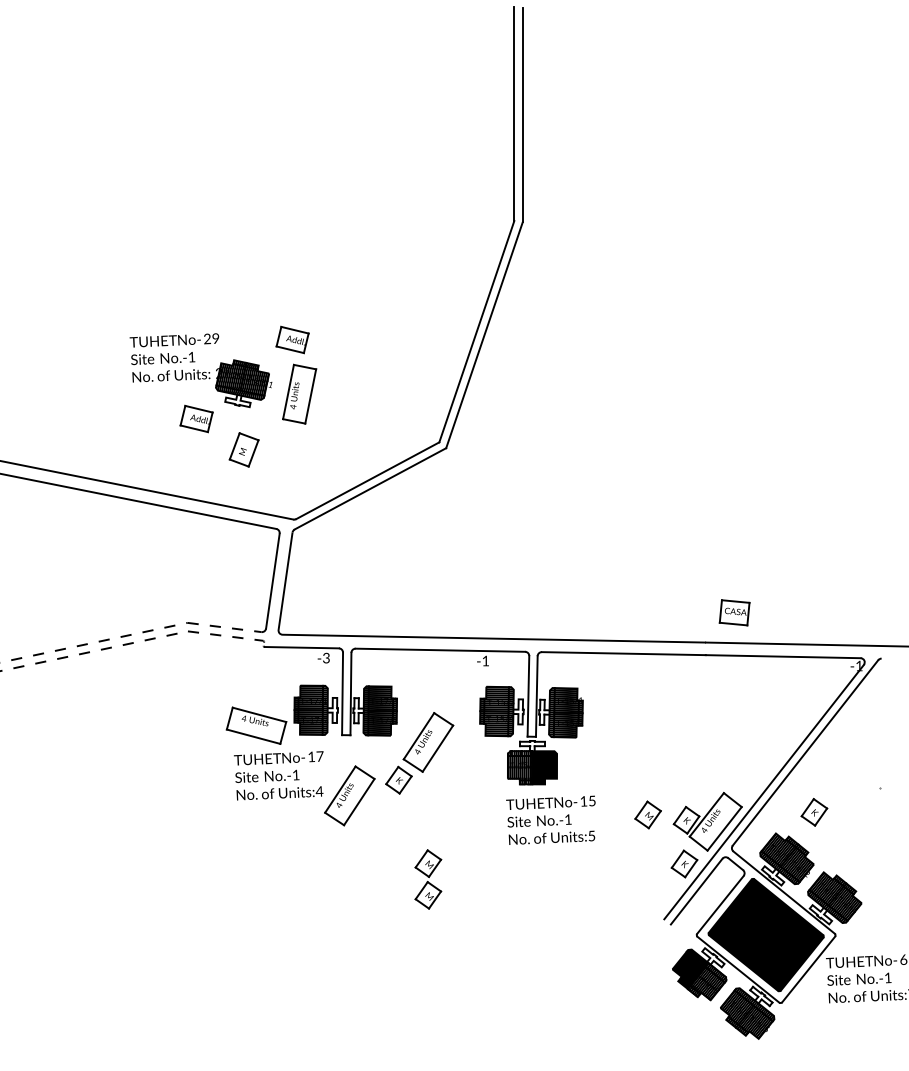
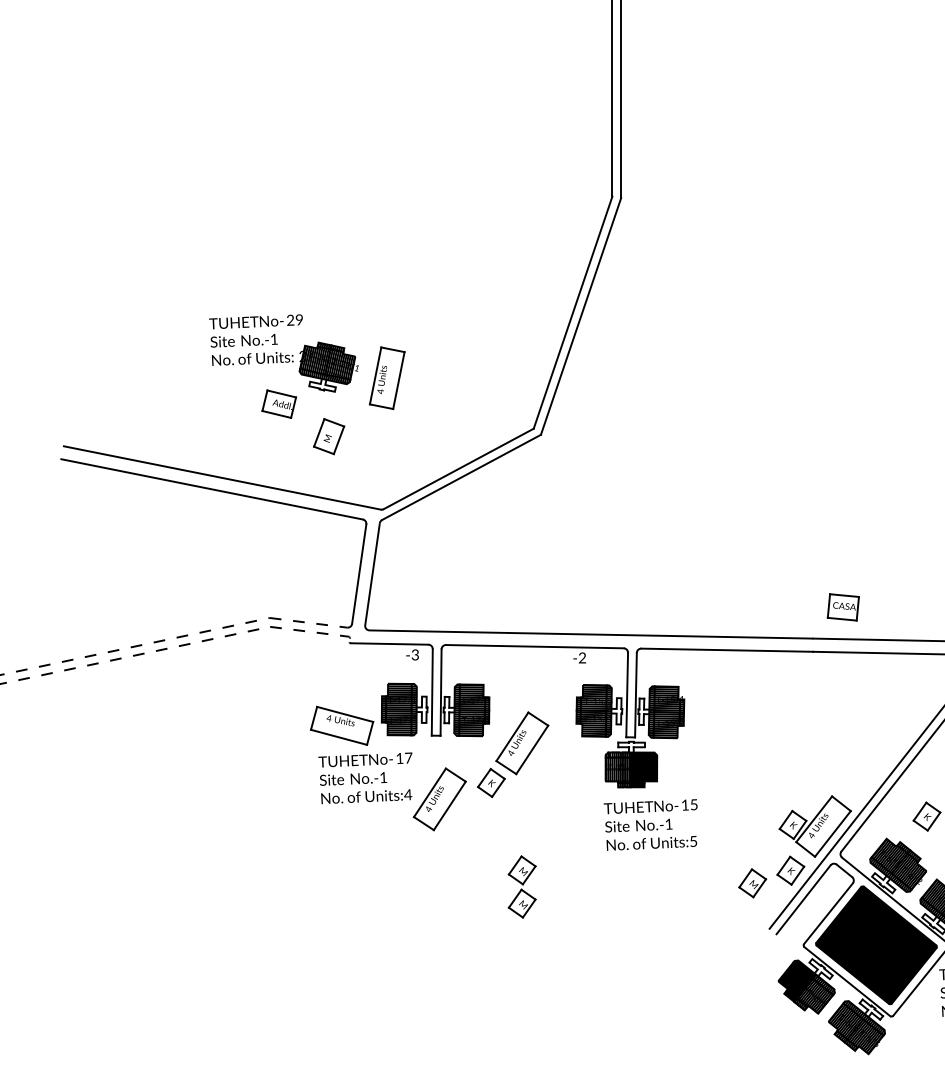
part: (292, 339) -> (379, 320), removed
text: (485, 660) -> (582, 657), -1 -> -2
part: (647, 814) -> (752, 882), moved

